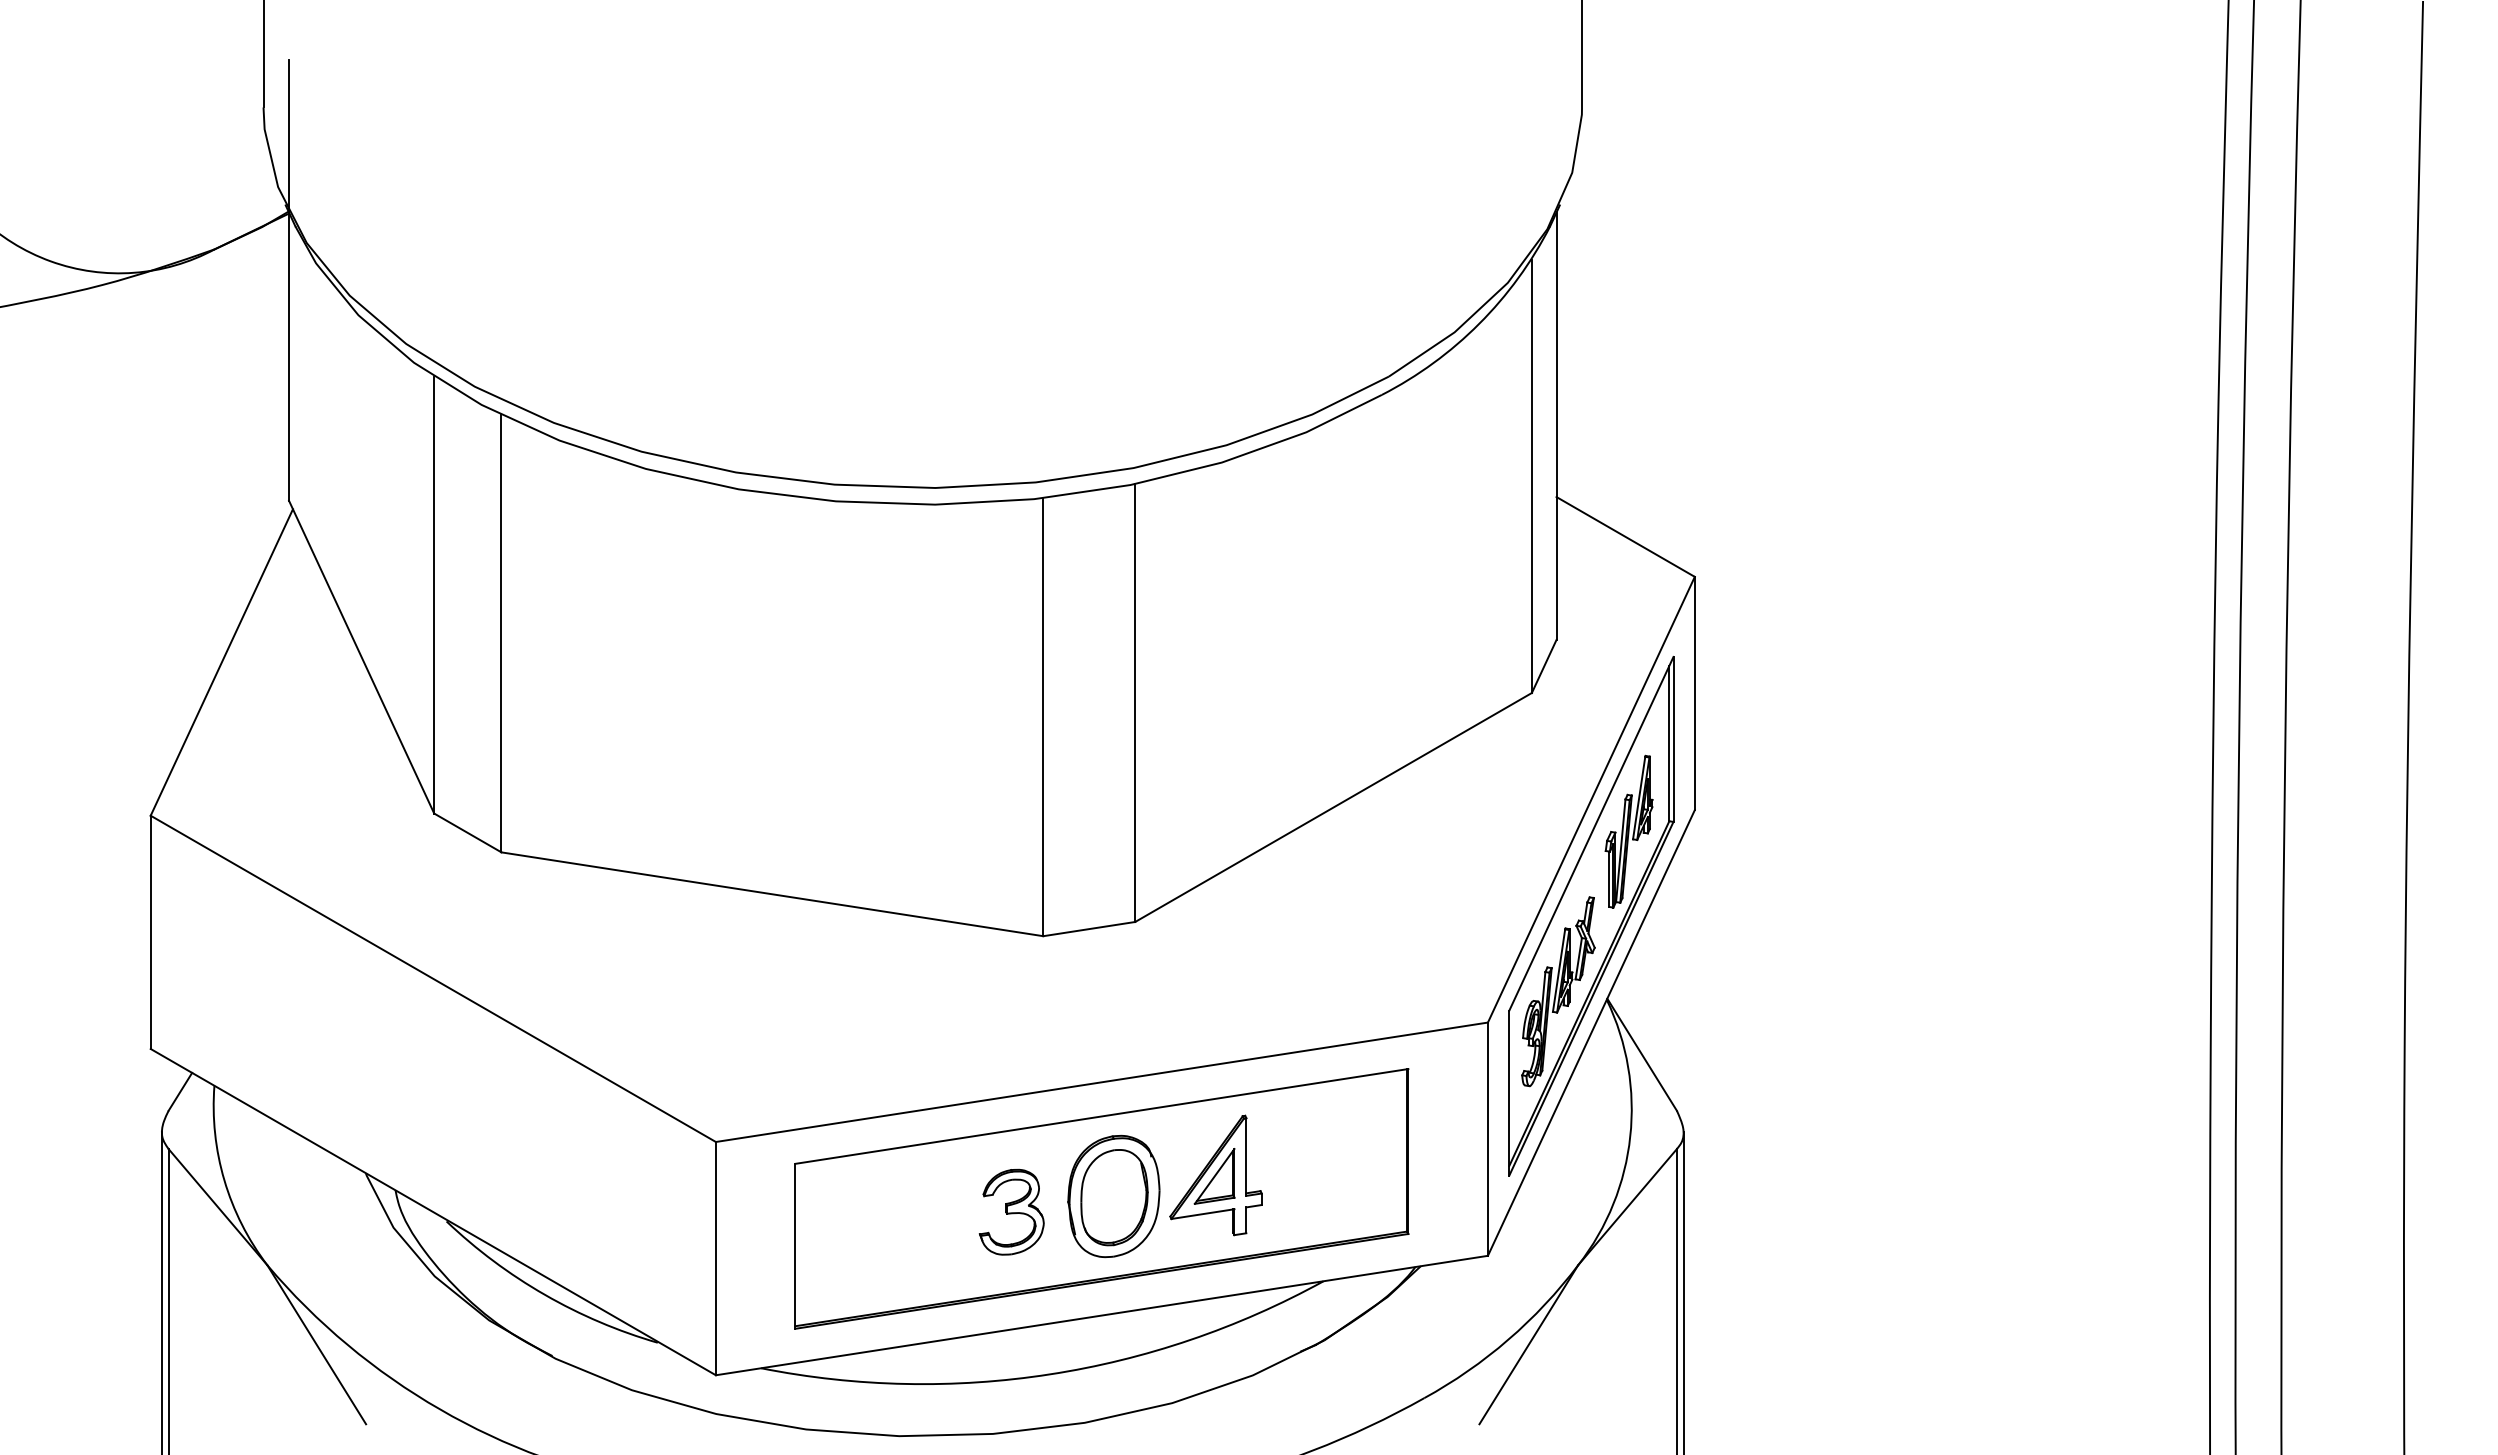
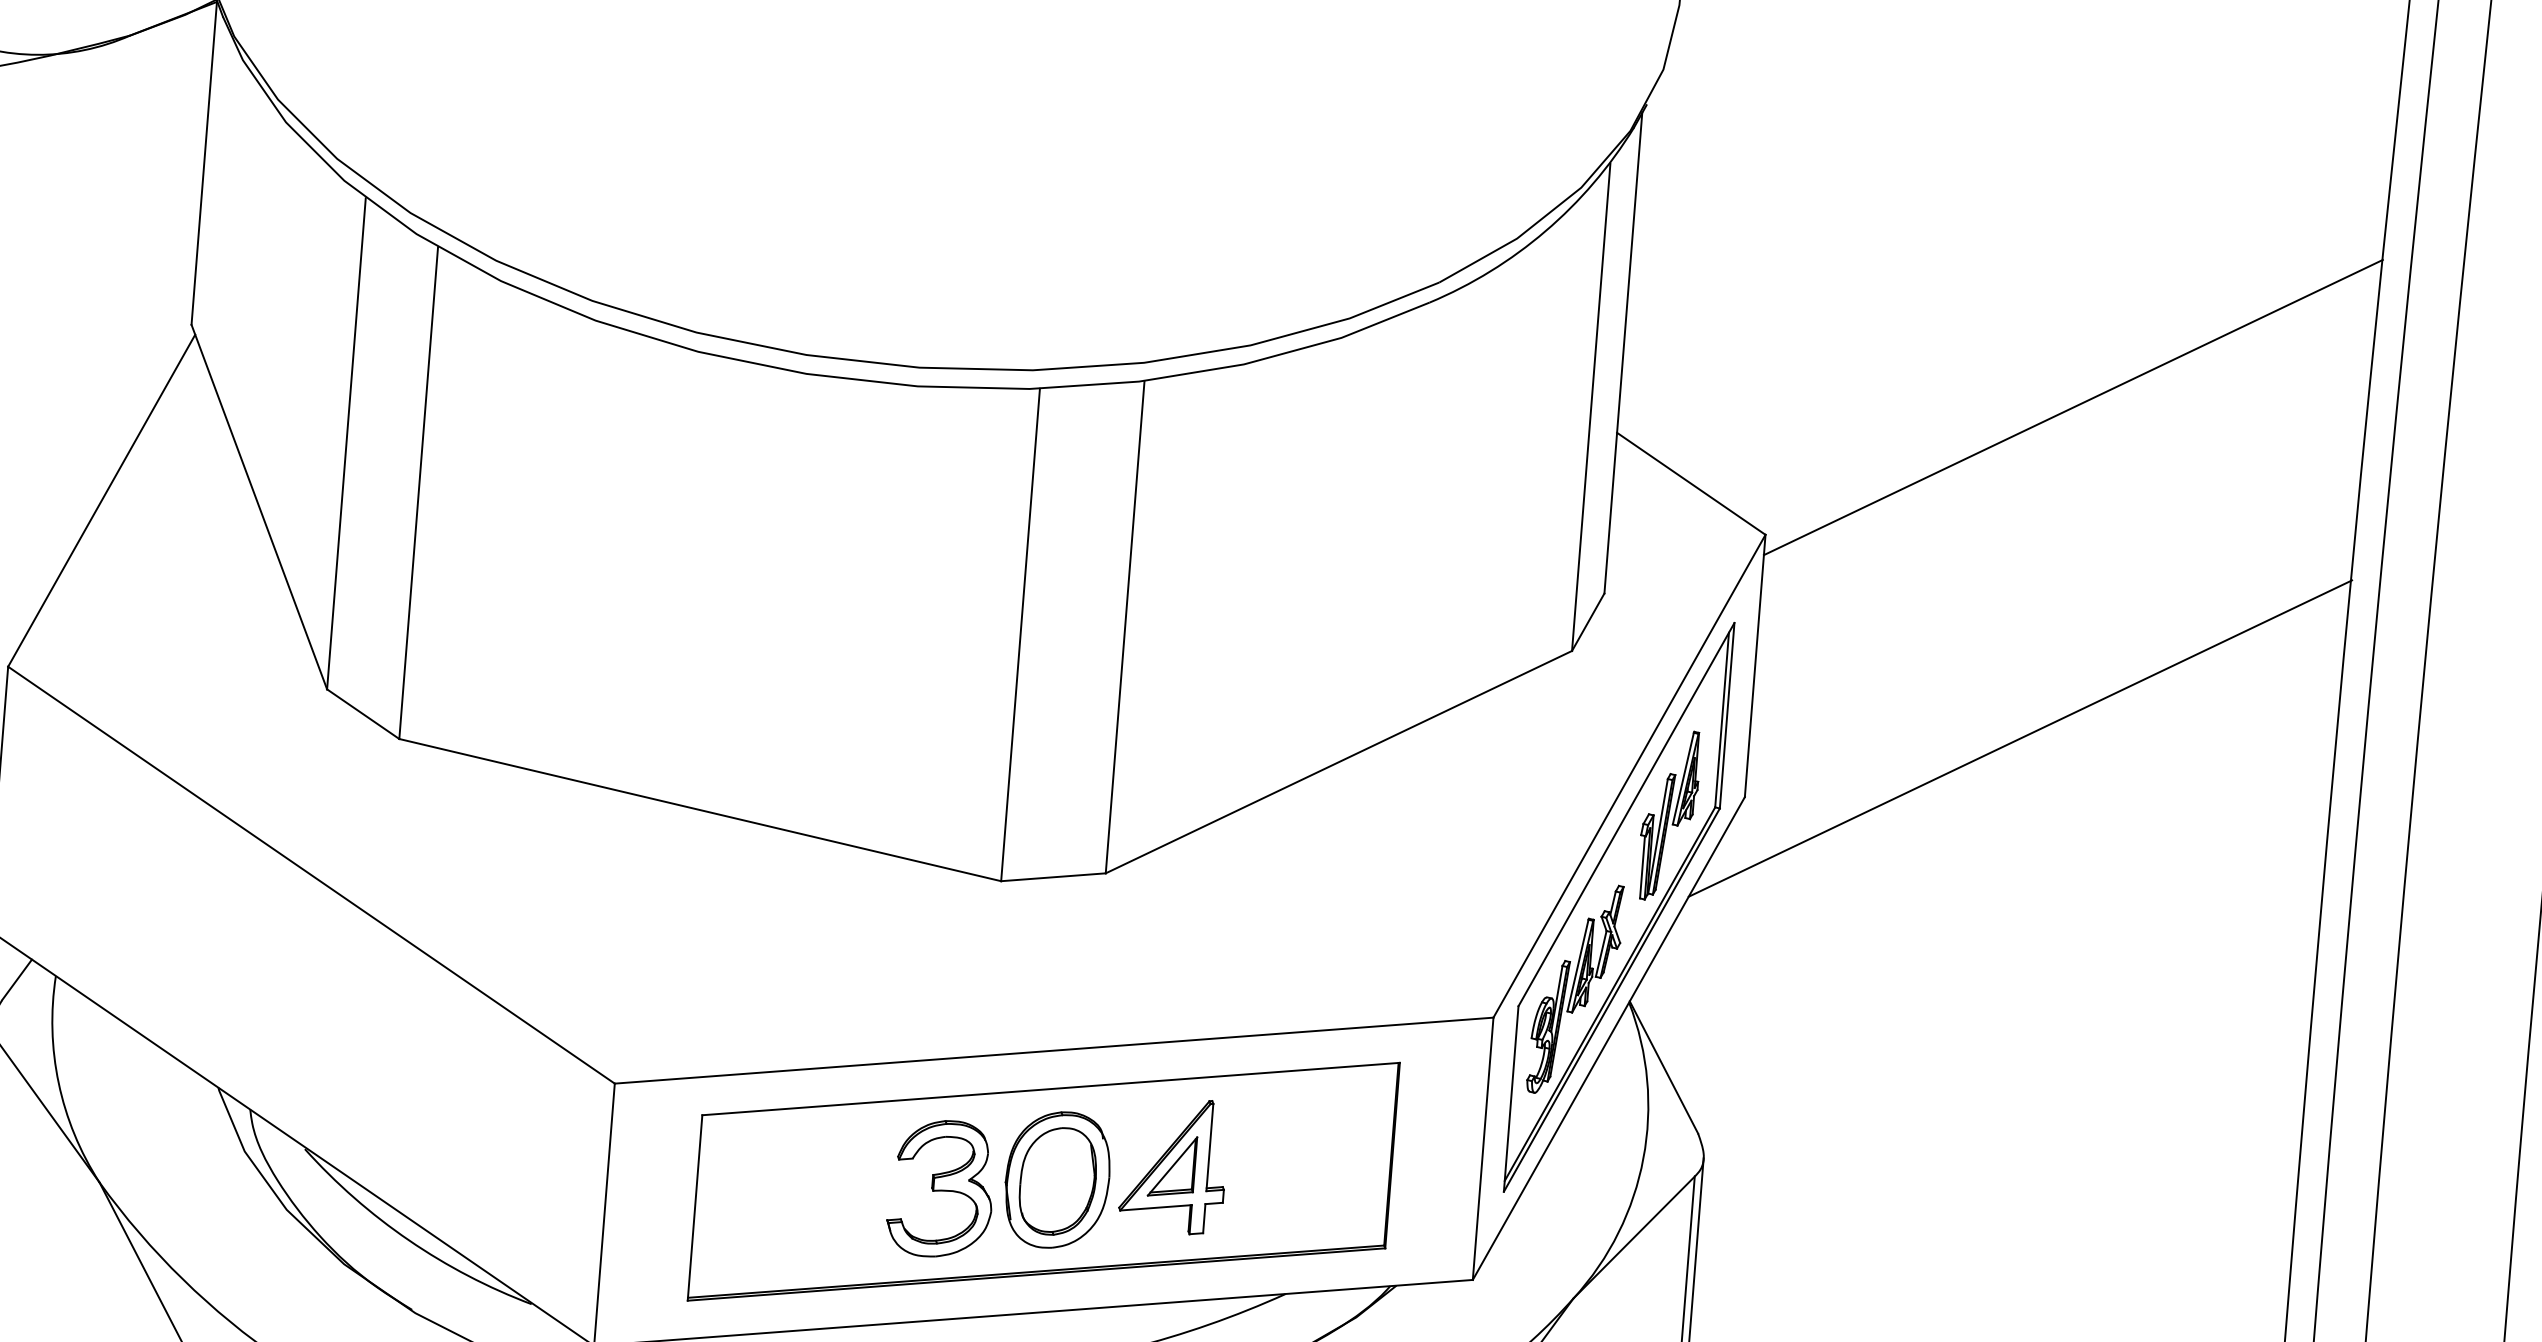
line: (1957, 442) -> (2072, 406), added
line: (1934, 739) -> (2020, 738), added
part: (1011, 1211) -> (941, 1187), size x1.43

